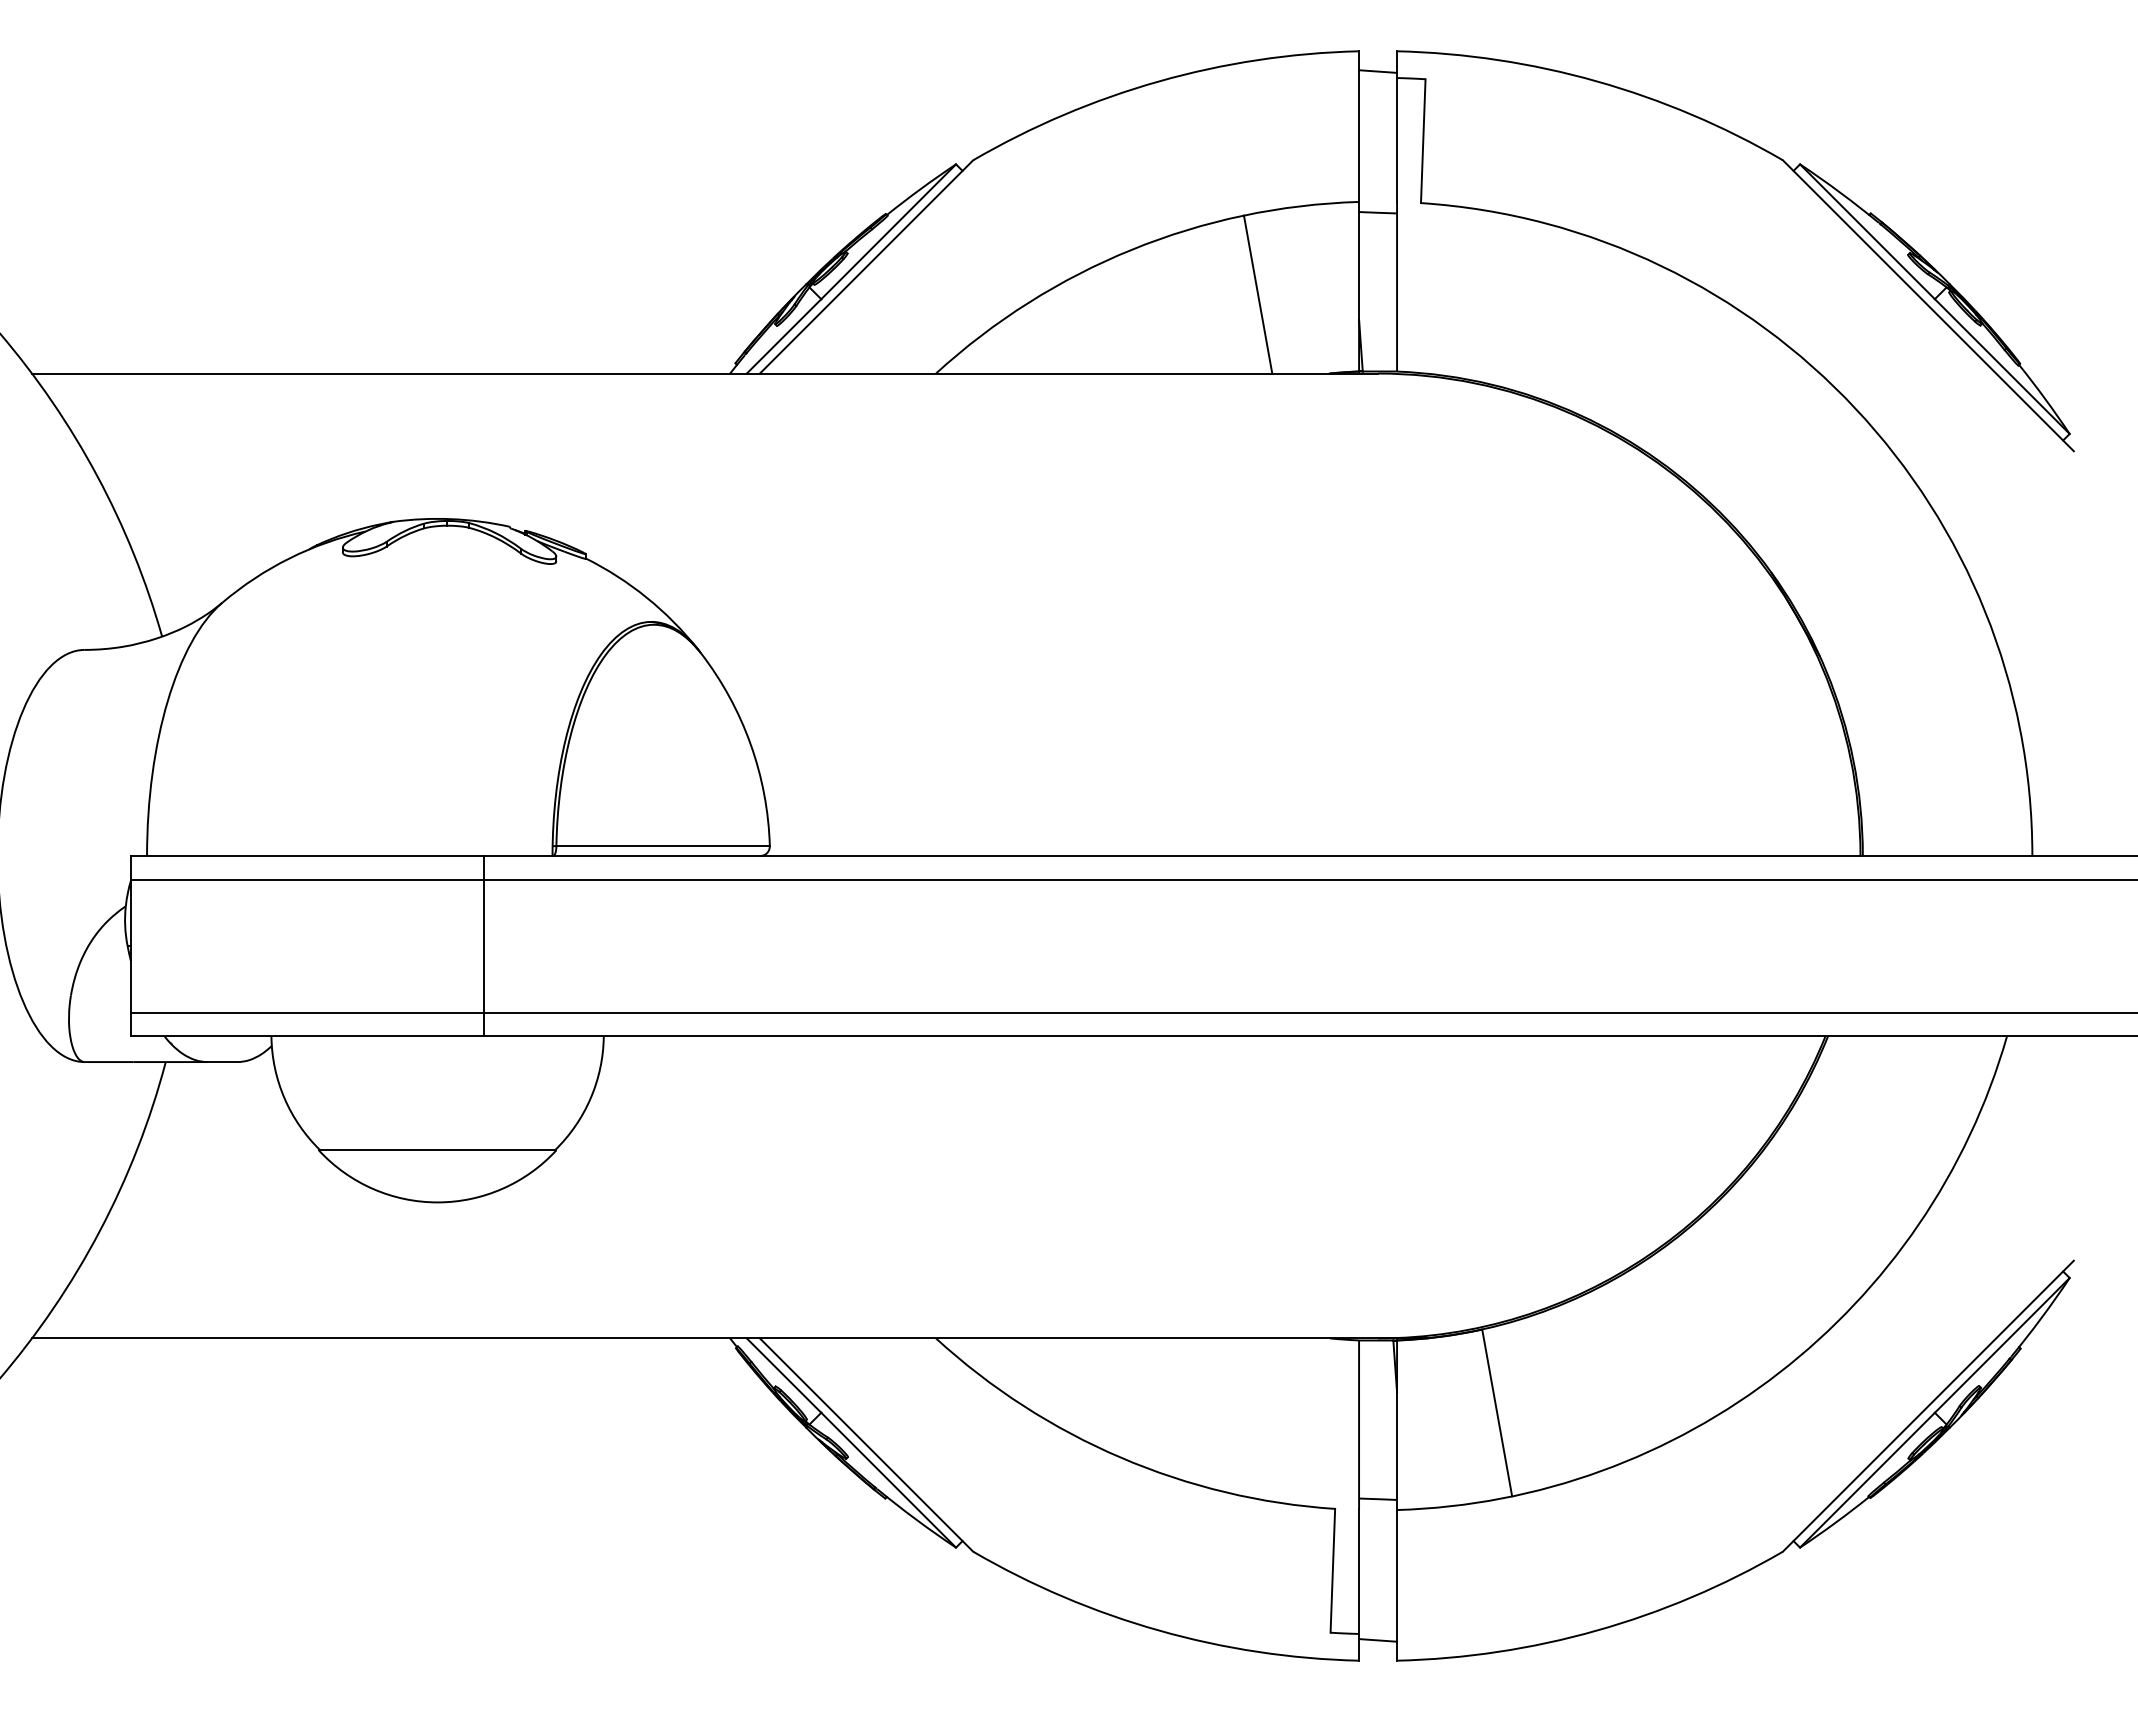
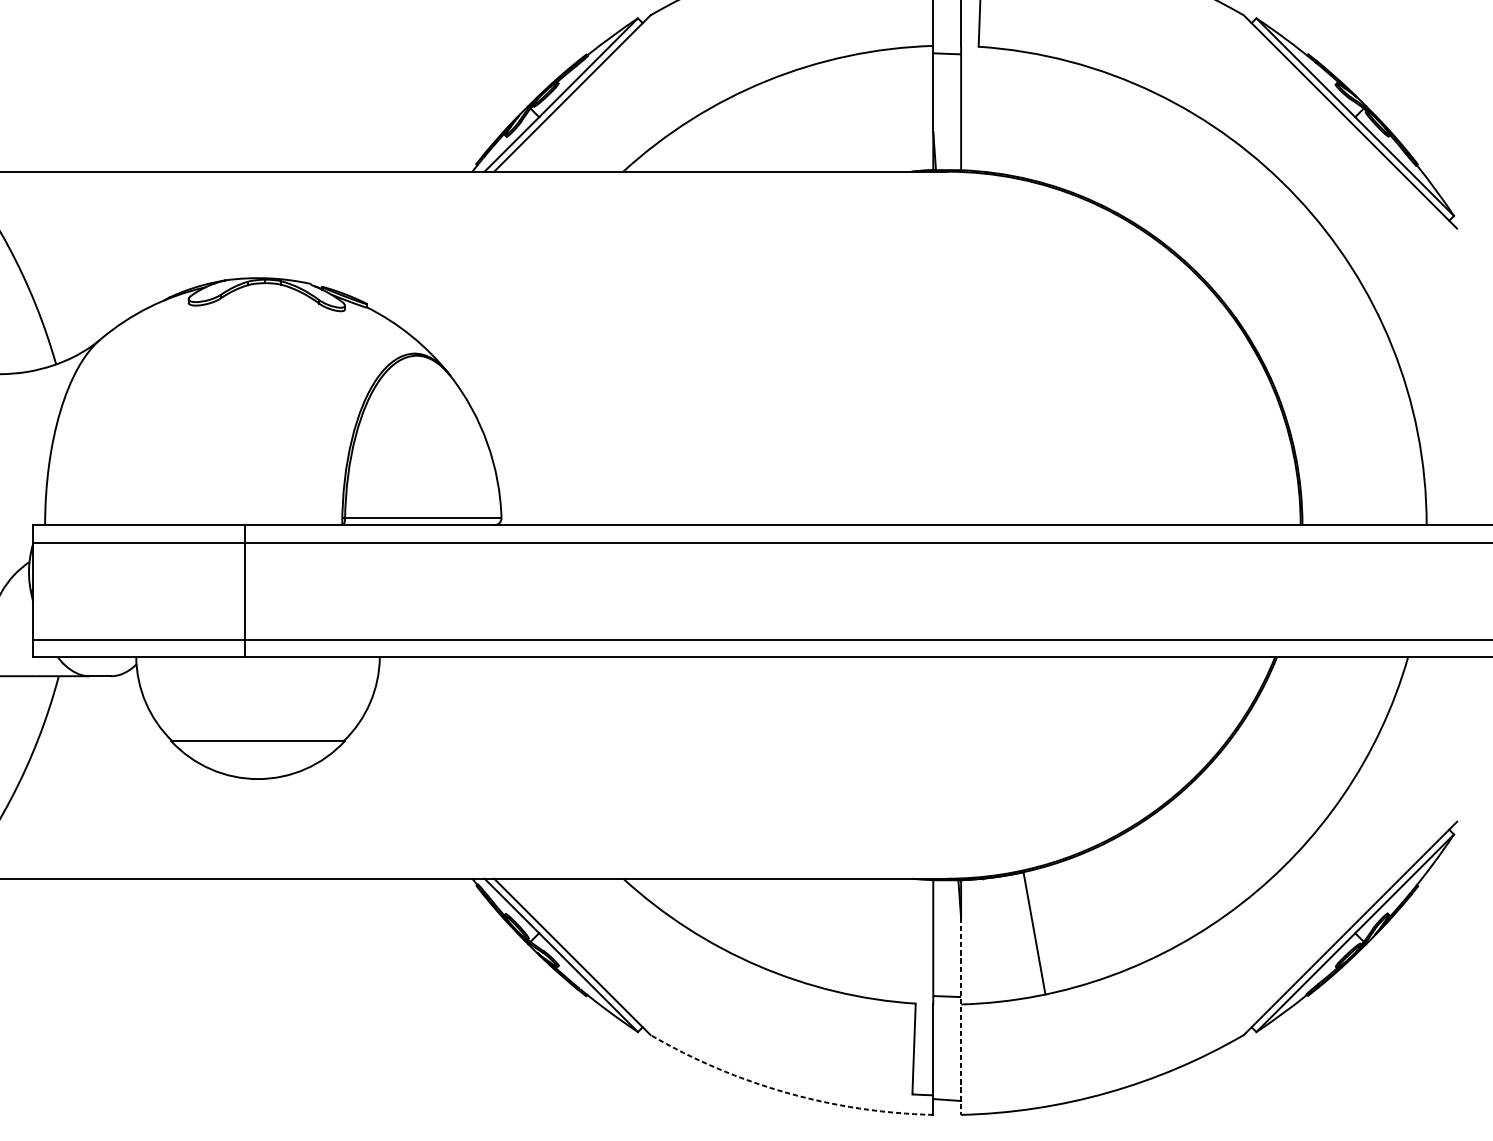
line: (1257, 294) -> (858, 113), removed
line: (484, 945) -> (245, 590), moved
line: (1397, 1526) -> (961, 1016), solid -> dashed
arc: (1159, 1630) -> (787, 1092), solid -> dashed

